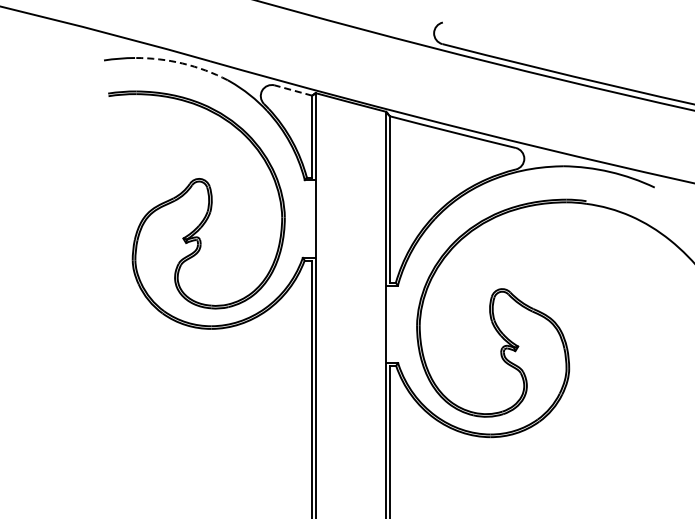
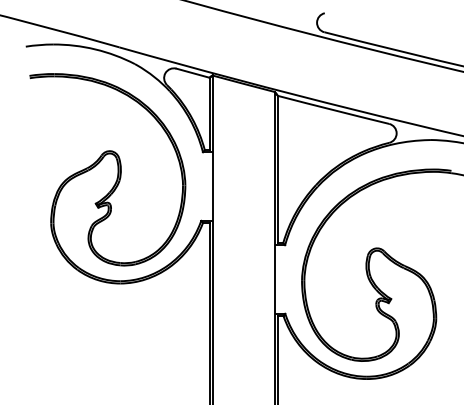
arc: (182, 63) -> (95, 49), dashed -> solid
line: (293, 90) -> (193, 73), dashed -> solid

